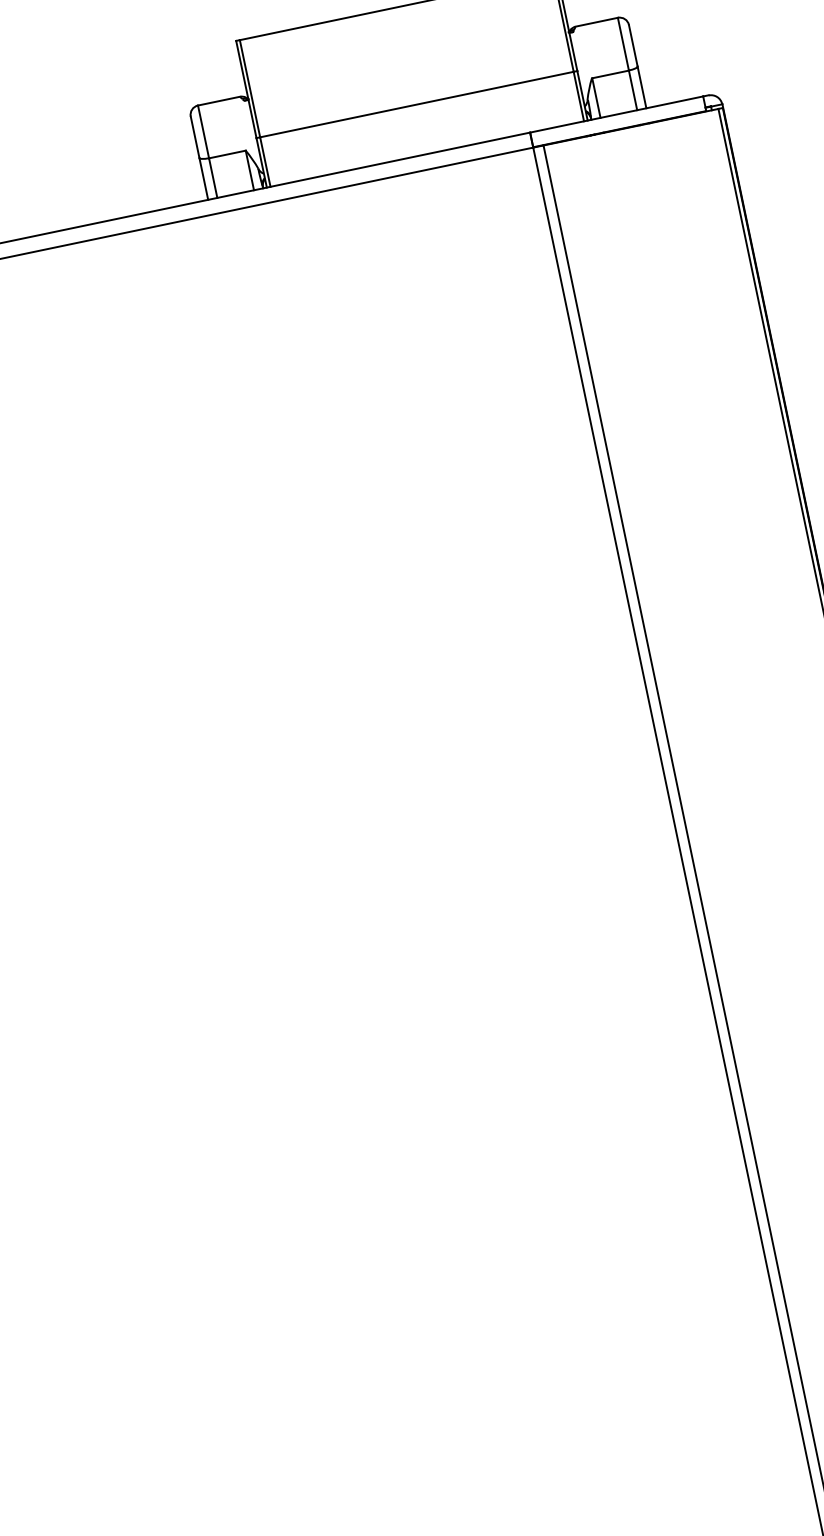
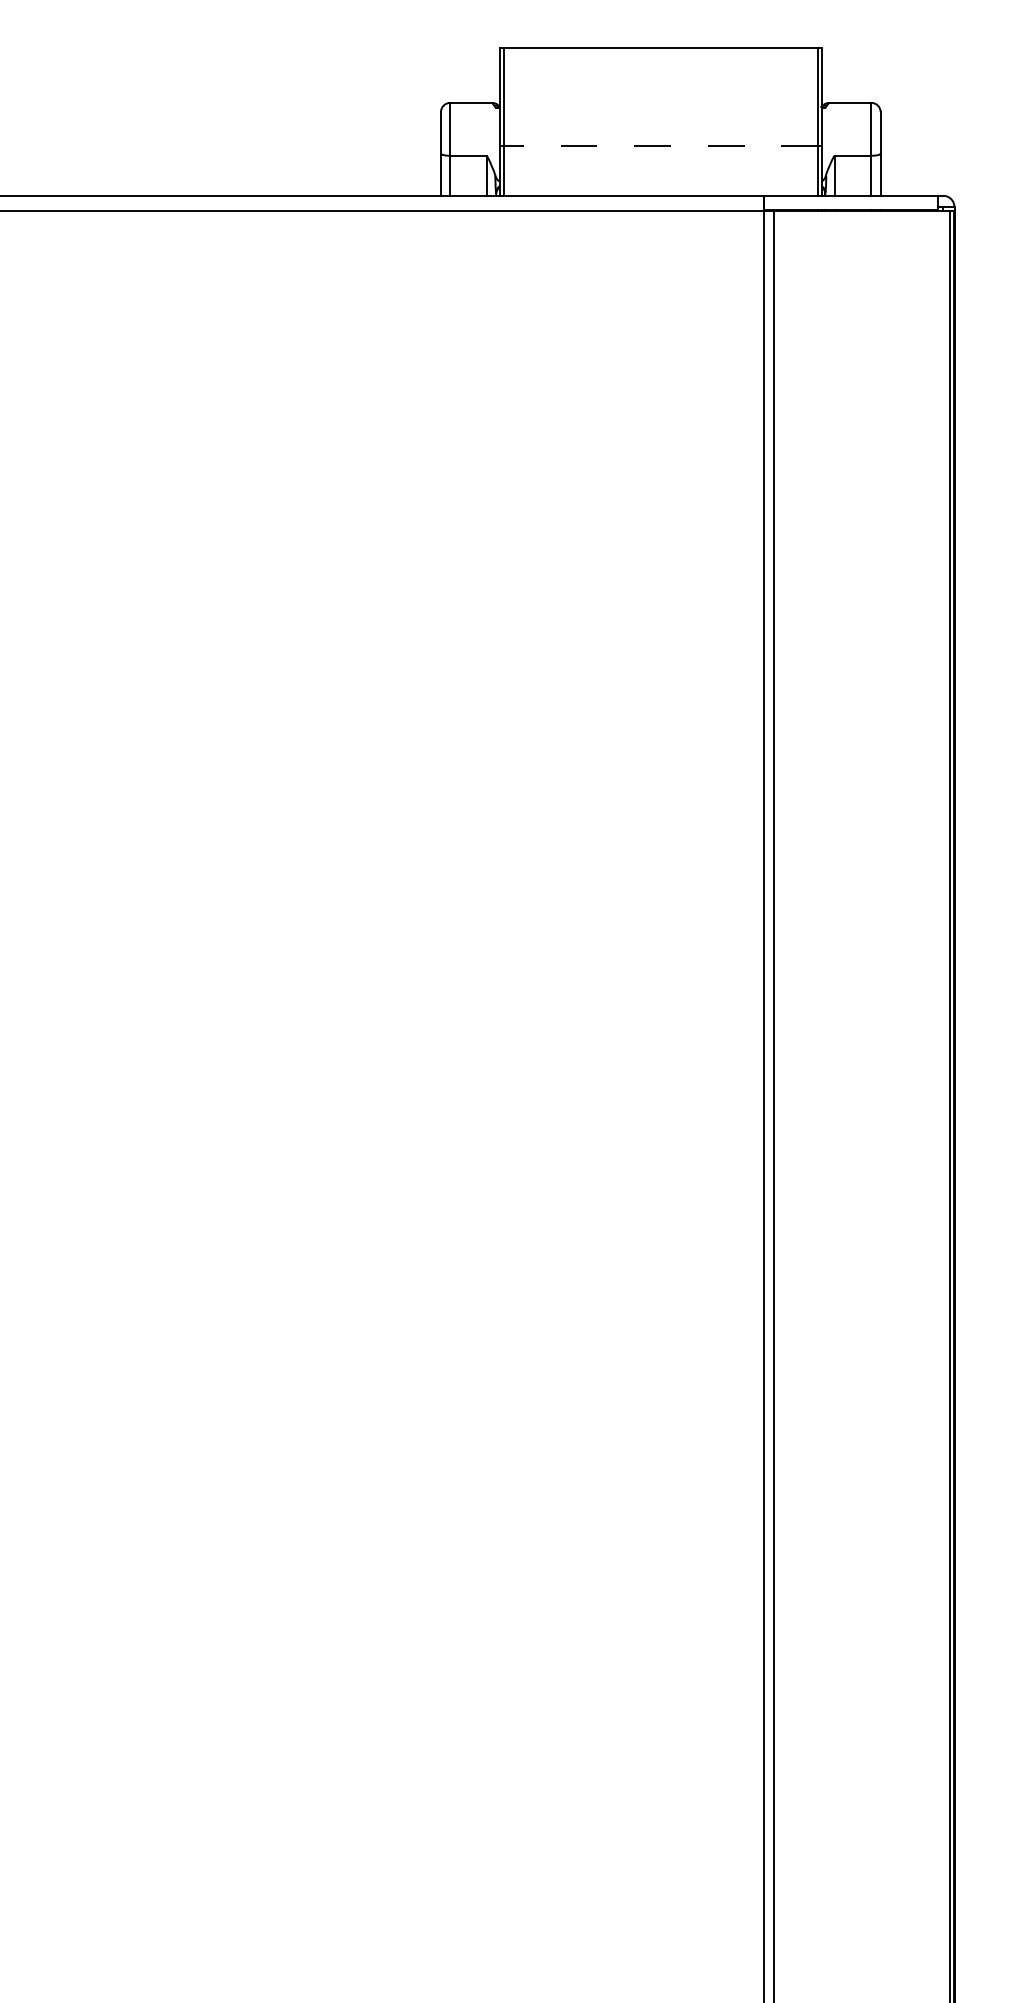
line: (416, 104) -> (660, 145), solid -> dashed

